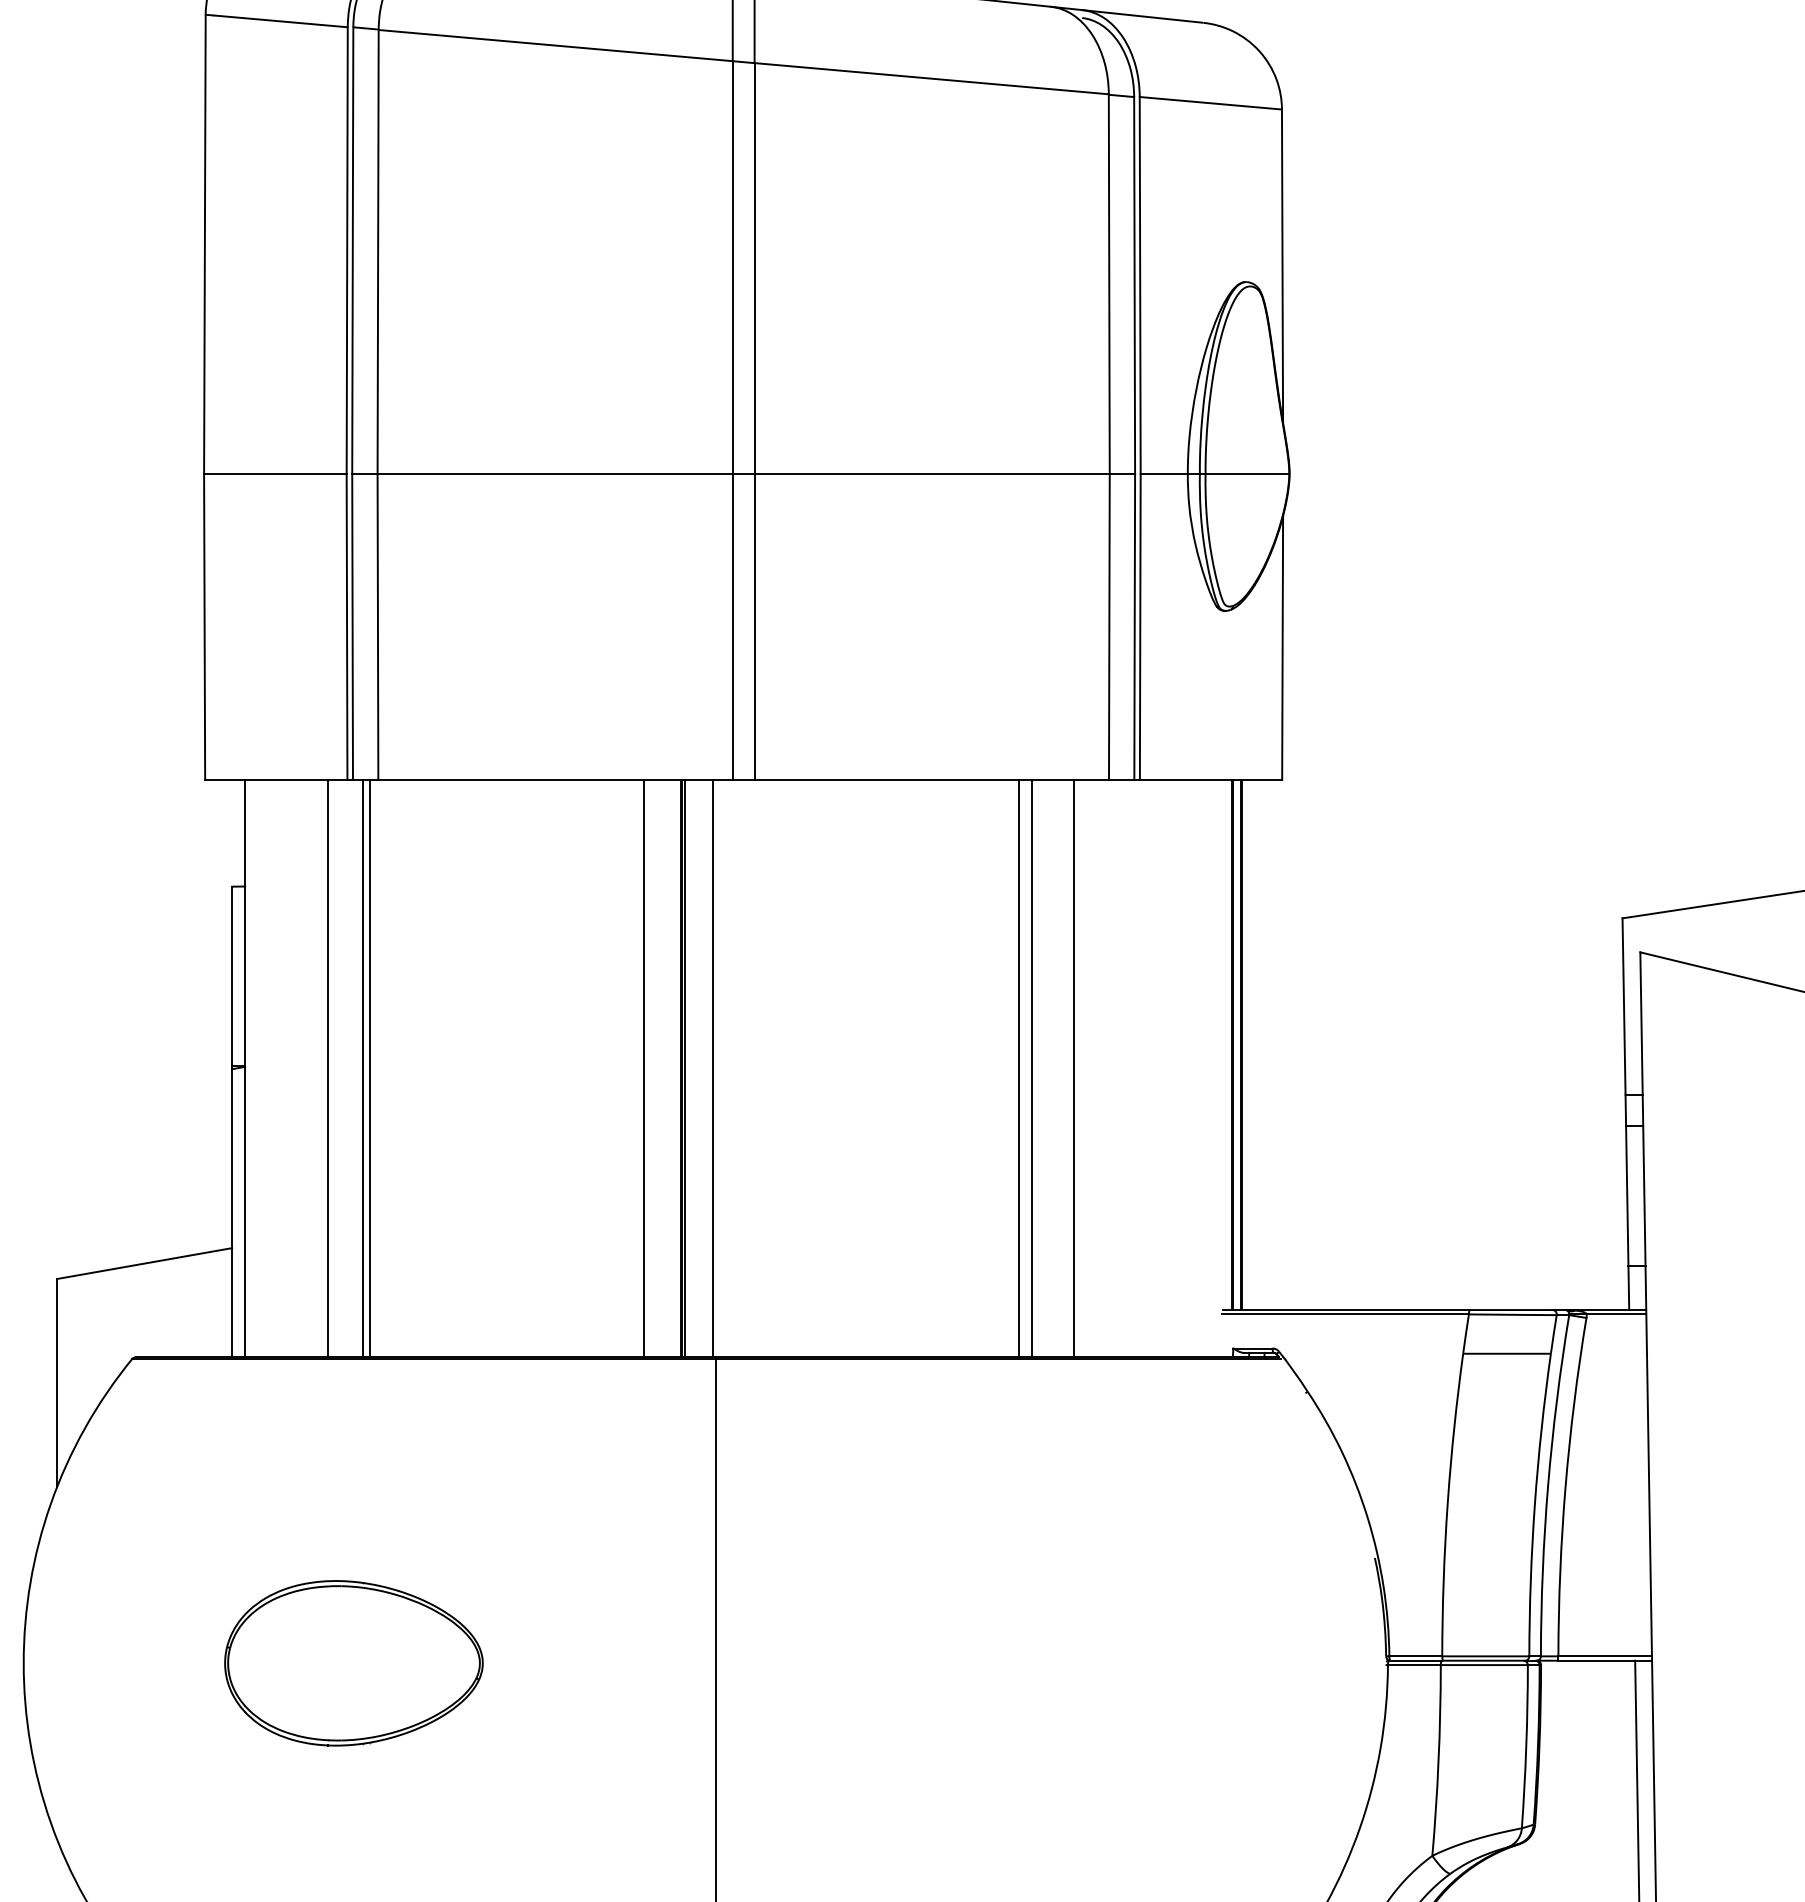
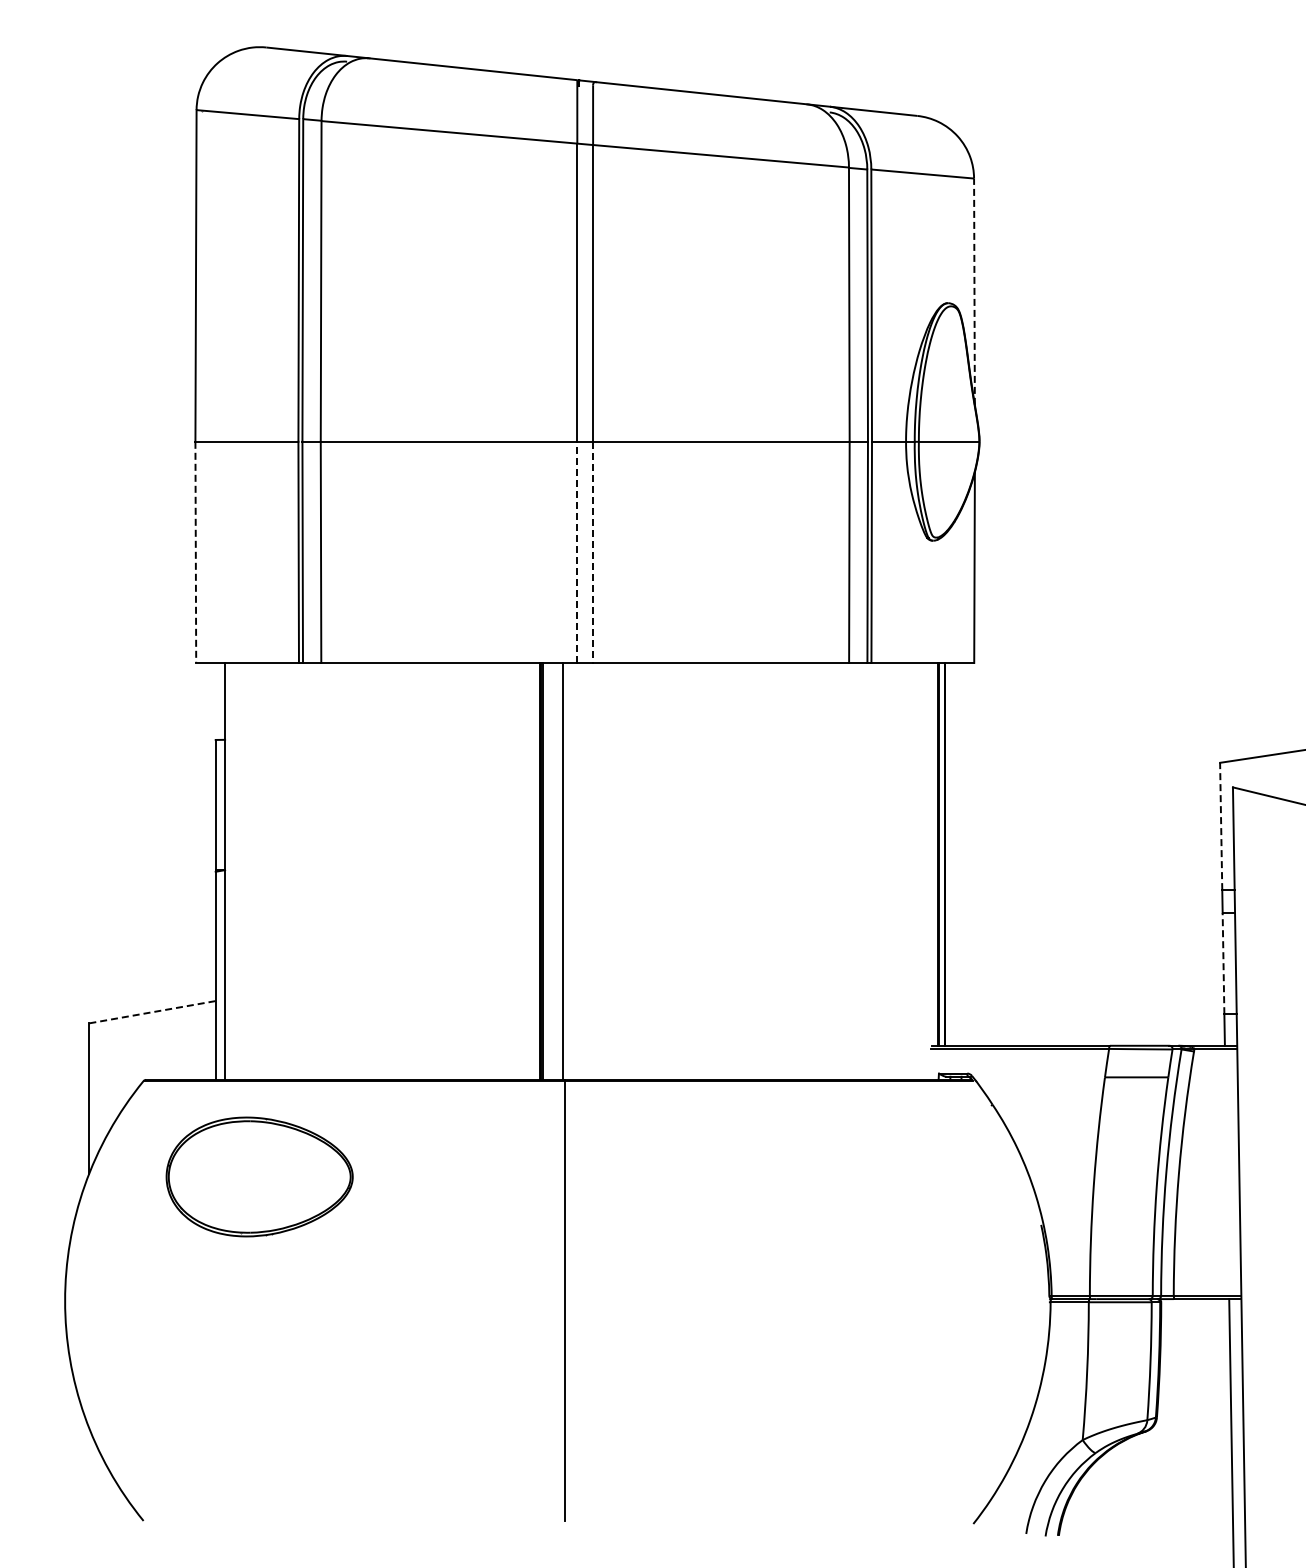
line: (1282, 265) -> (974, 291), solid -> dashed
line: (204, 627) -> (195, 552), solid -> dashed
line: (732, 627) -> (577, 552), solid -> dashed
line: (755, 627) -> (593, 552), solid -> dashed
line: (1624, 1006) -> (1221, 826), solid -> dashed
line: (327, 1067) -> (284, 870), removed
line: (363, 1067) -> (310, 870), removed
line: (370, 1067) -> (315, 870), removed
line: (644, 1067) -> (513, 870), removed
line: (1018, 1067) -> (783, 870), removed
line: (1032, 1067) -> (793, 870), removed
line: (1073, 1067) -> (823, 870), removed
line: (1627, 1196) -> (1223, 963), solid -> dashed
line: (146, 1263) -> (153, 1012), solid -> dashed
part: (353, 1662) -> (259, 1176), moved

